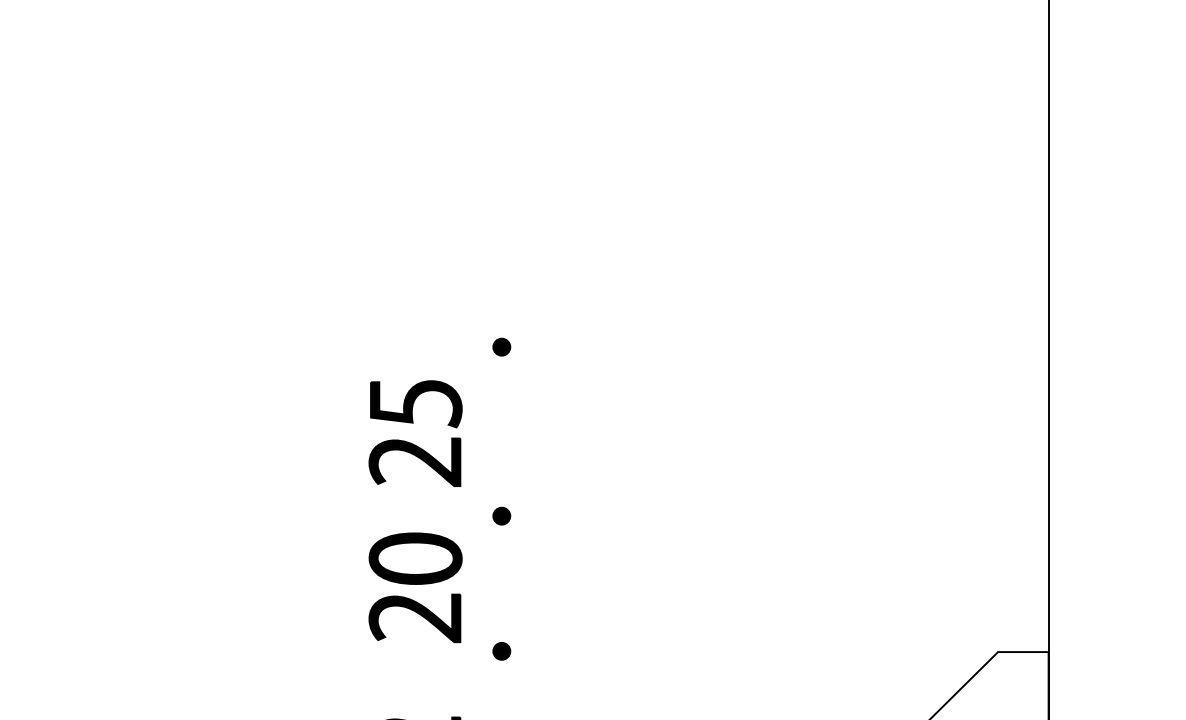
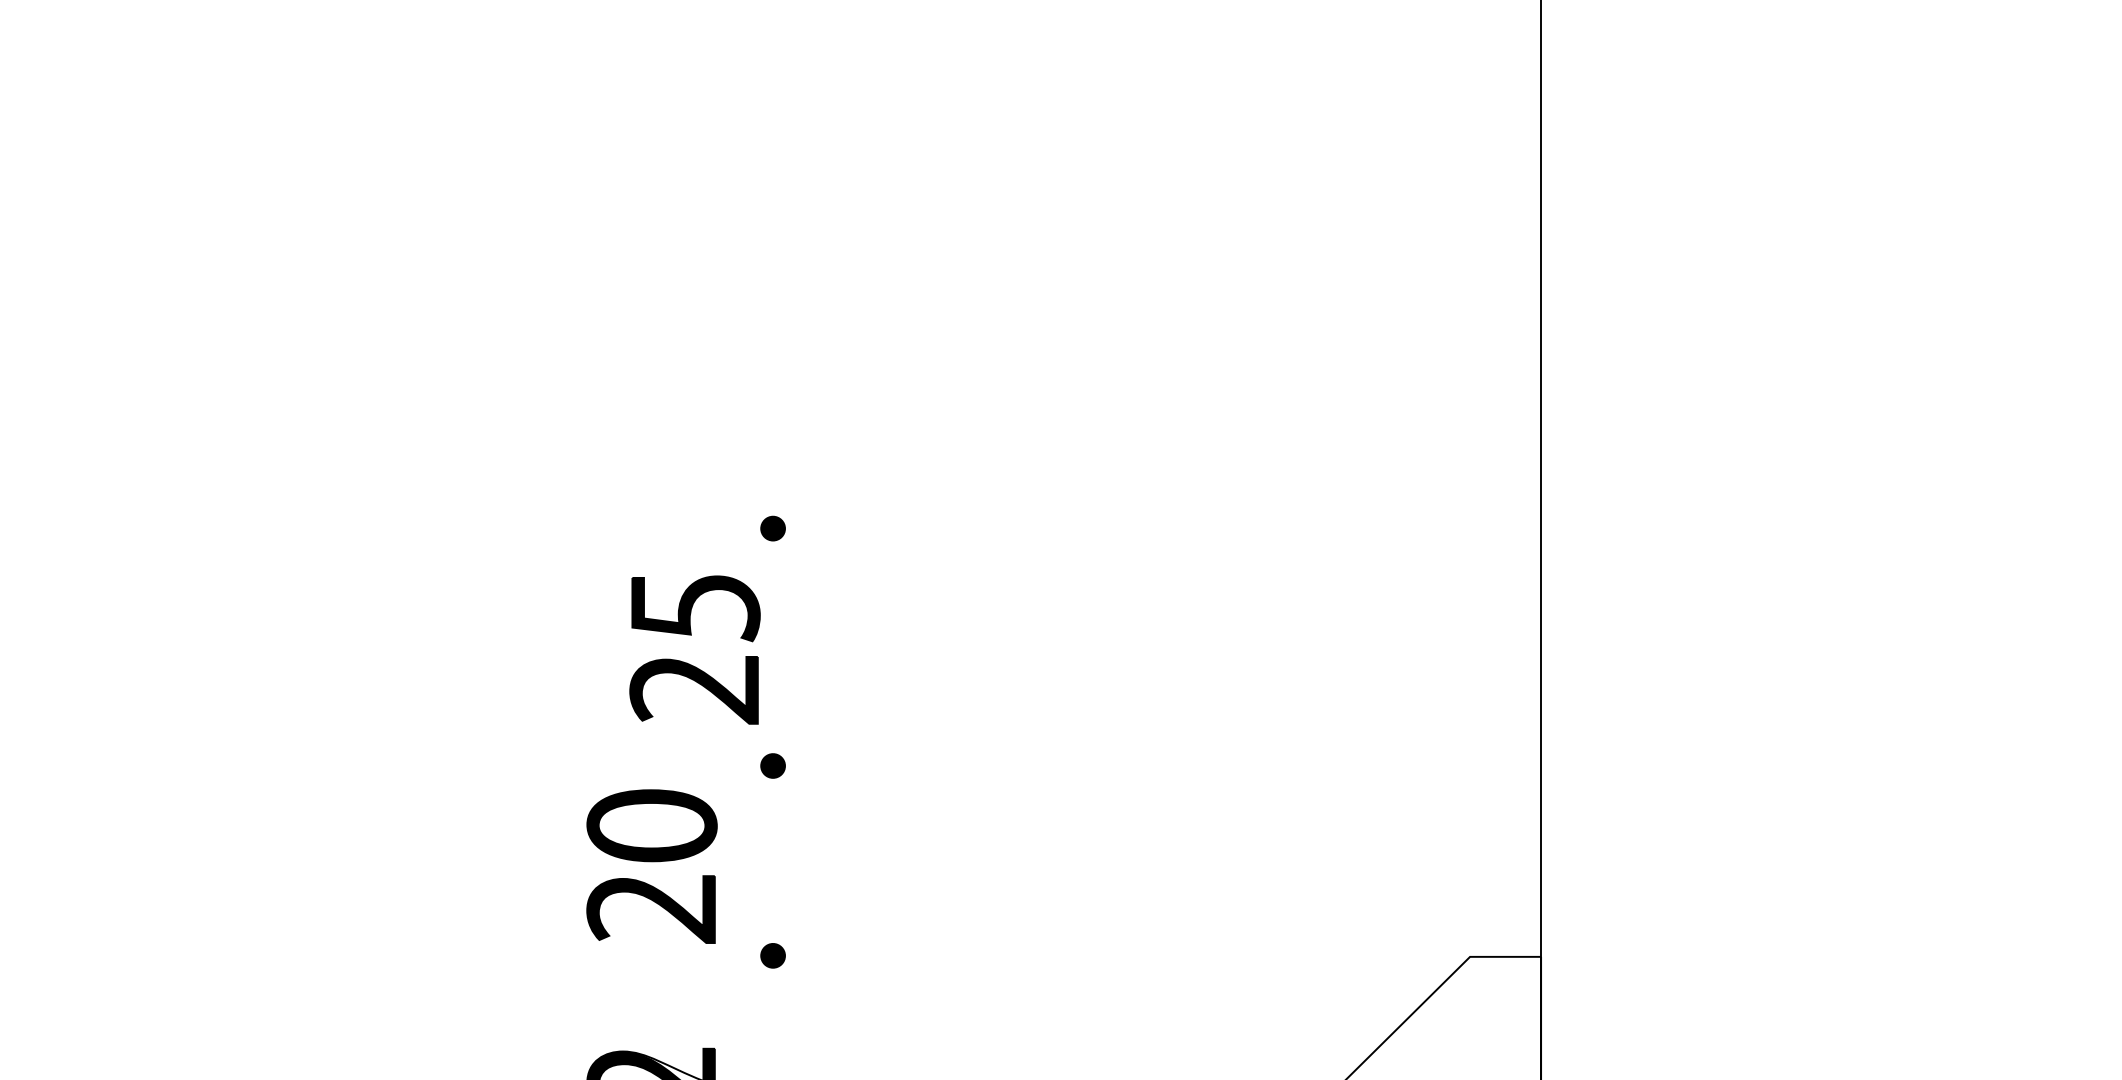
part: (413, 423) -> (691, 635), moved

